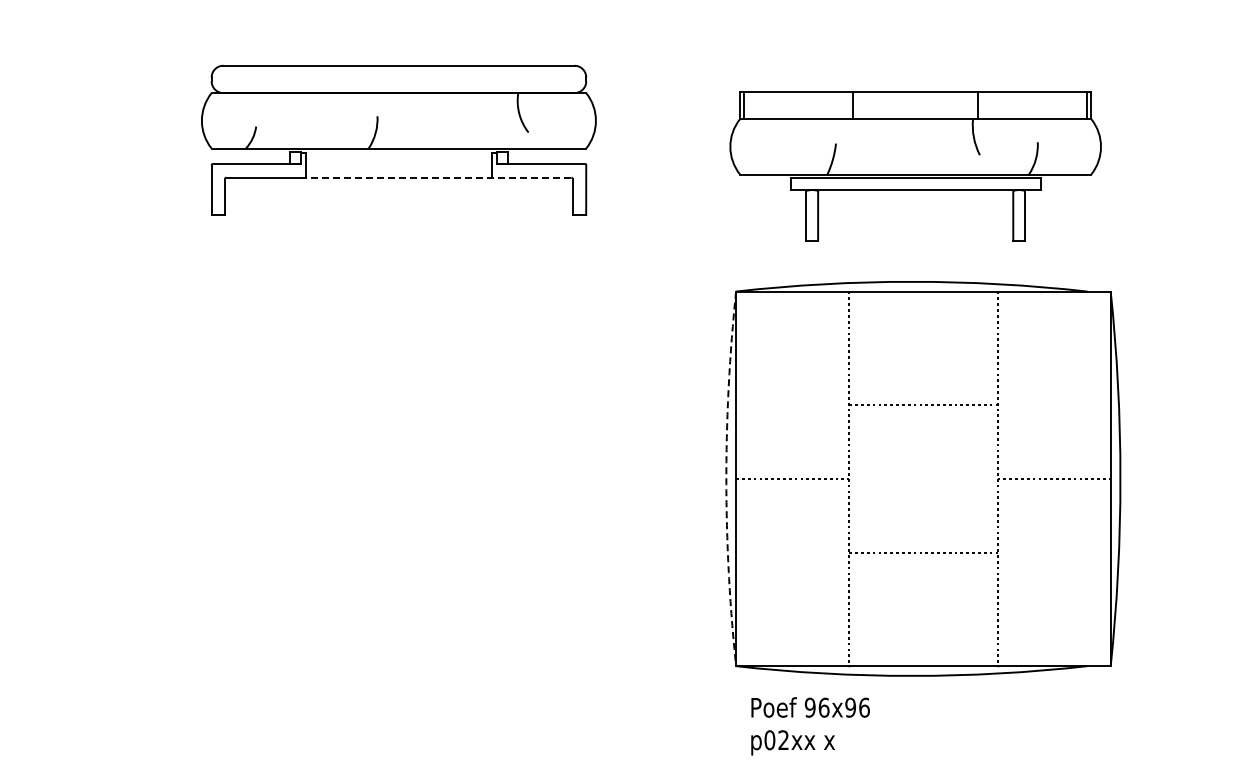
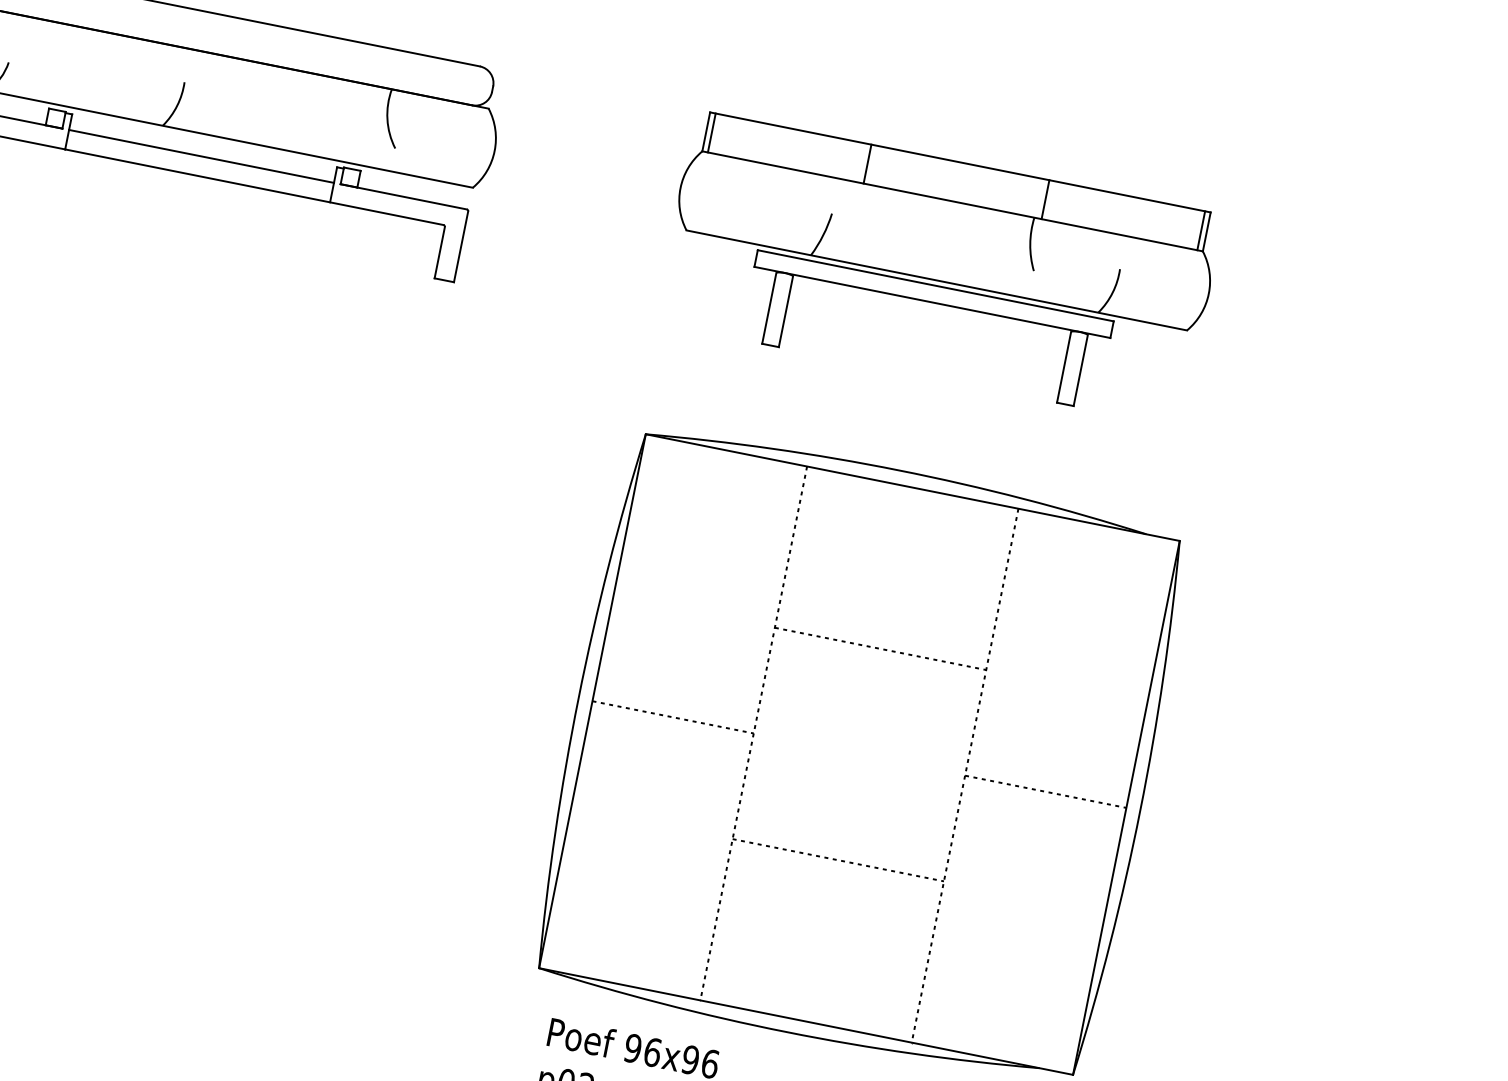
line: (398, 164) -> (200, 156), added
part: (915, 166) -> (938, 268), moved
line: (438, 177) -> (254, 186), dashed -> solid
arc: (726, 478) -> (578, 697), dashed -> solid

